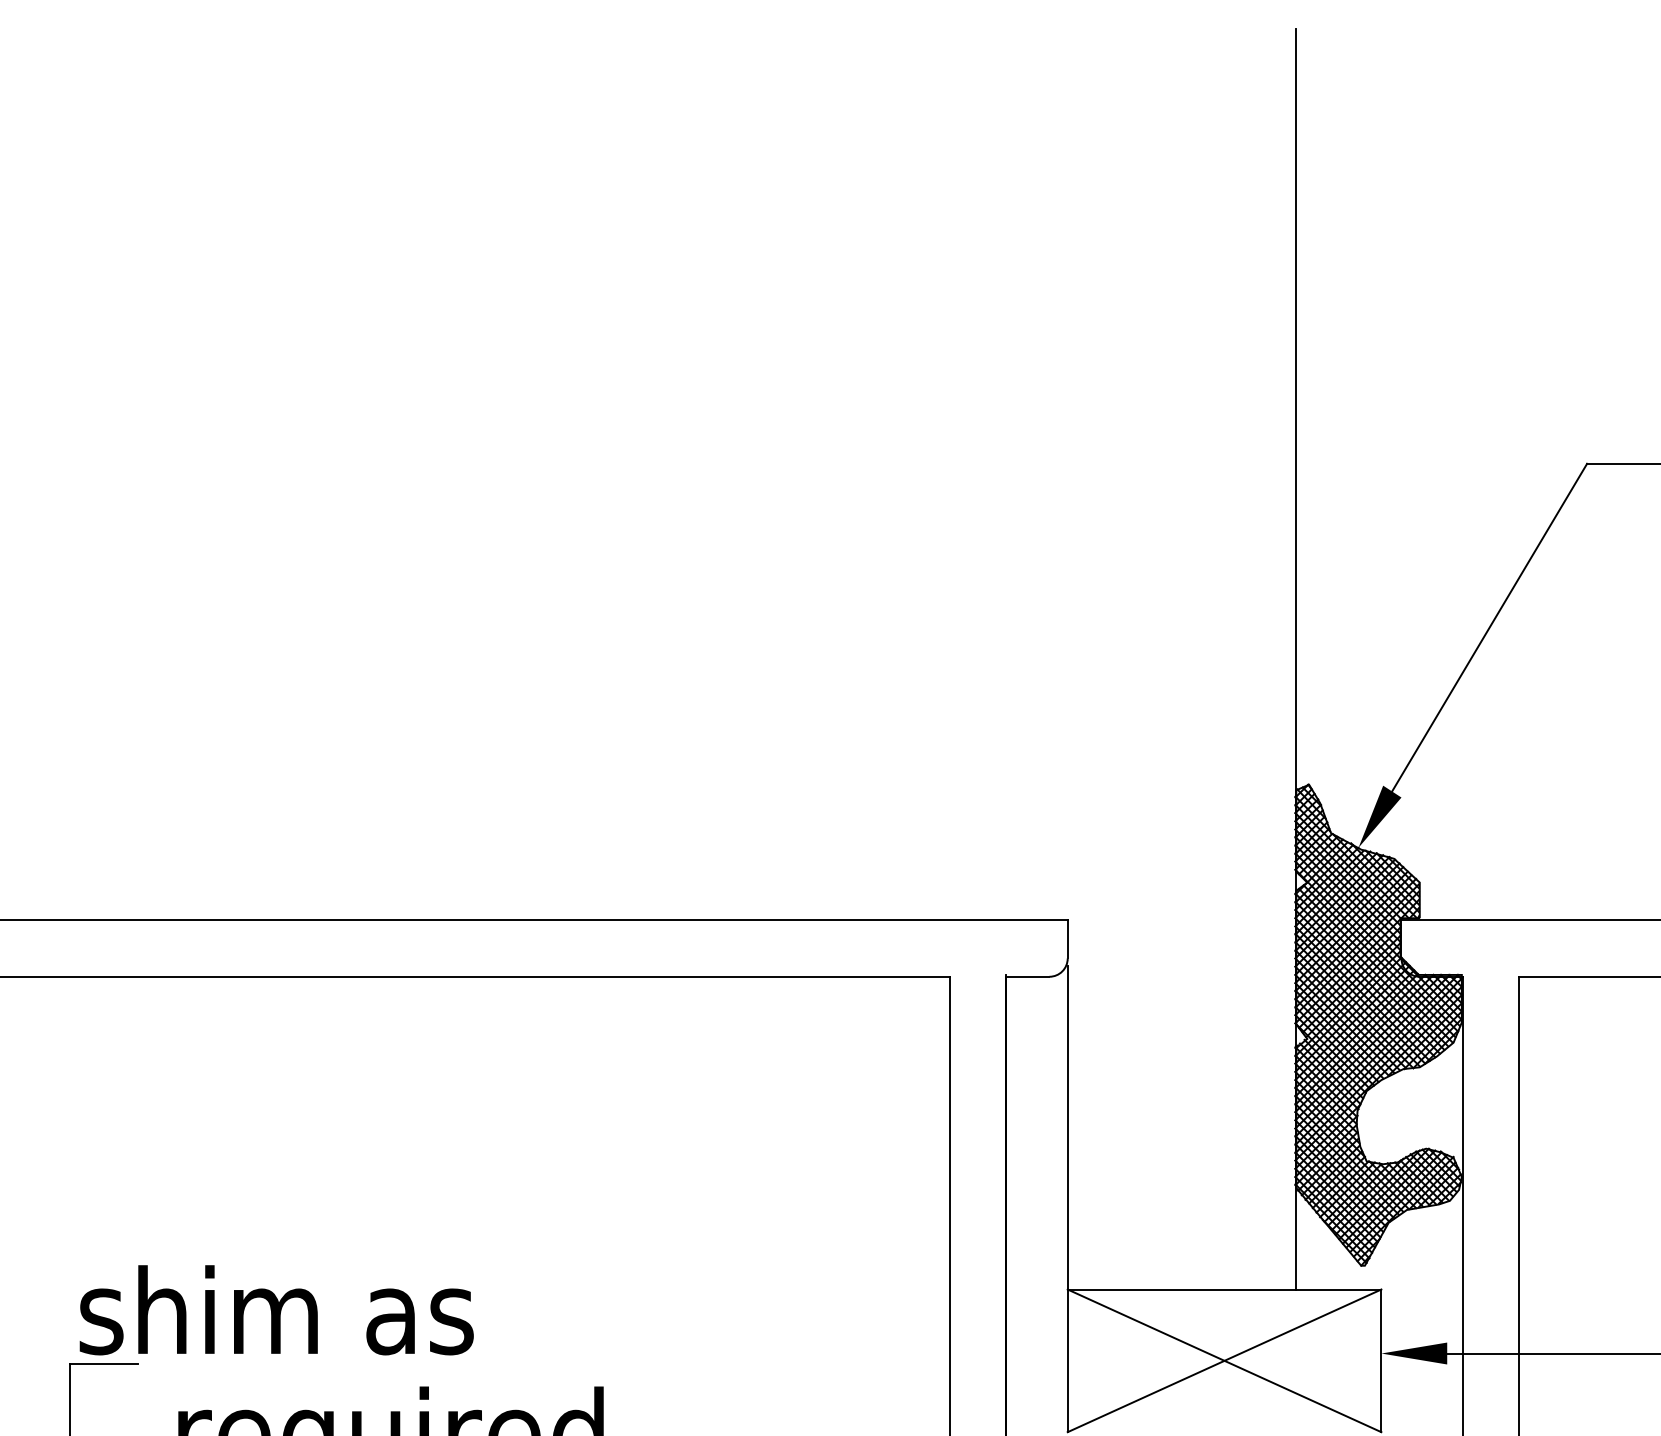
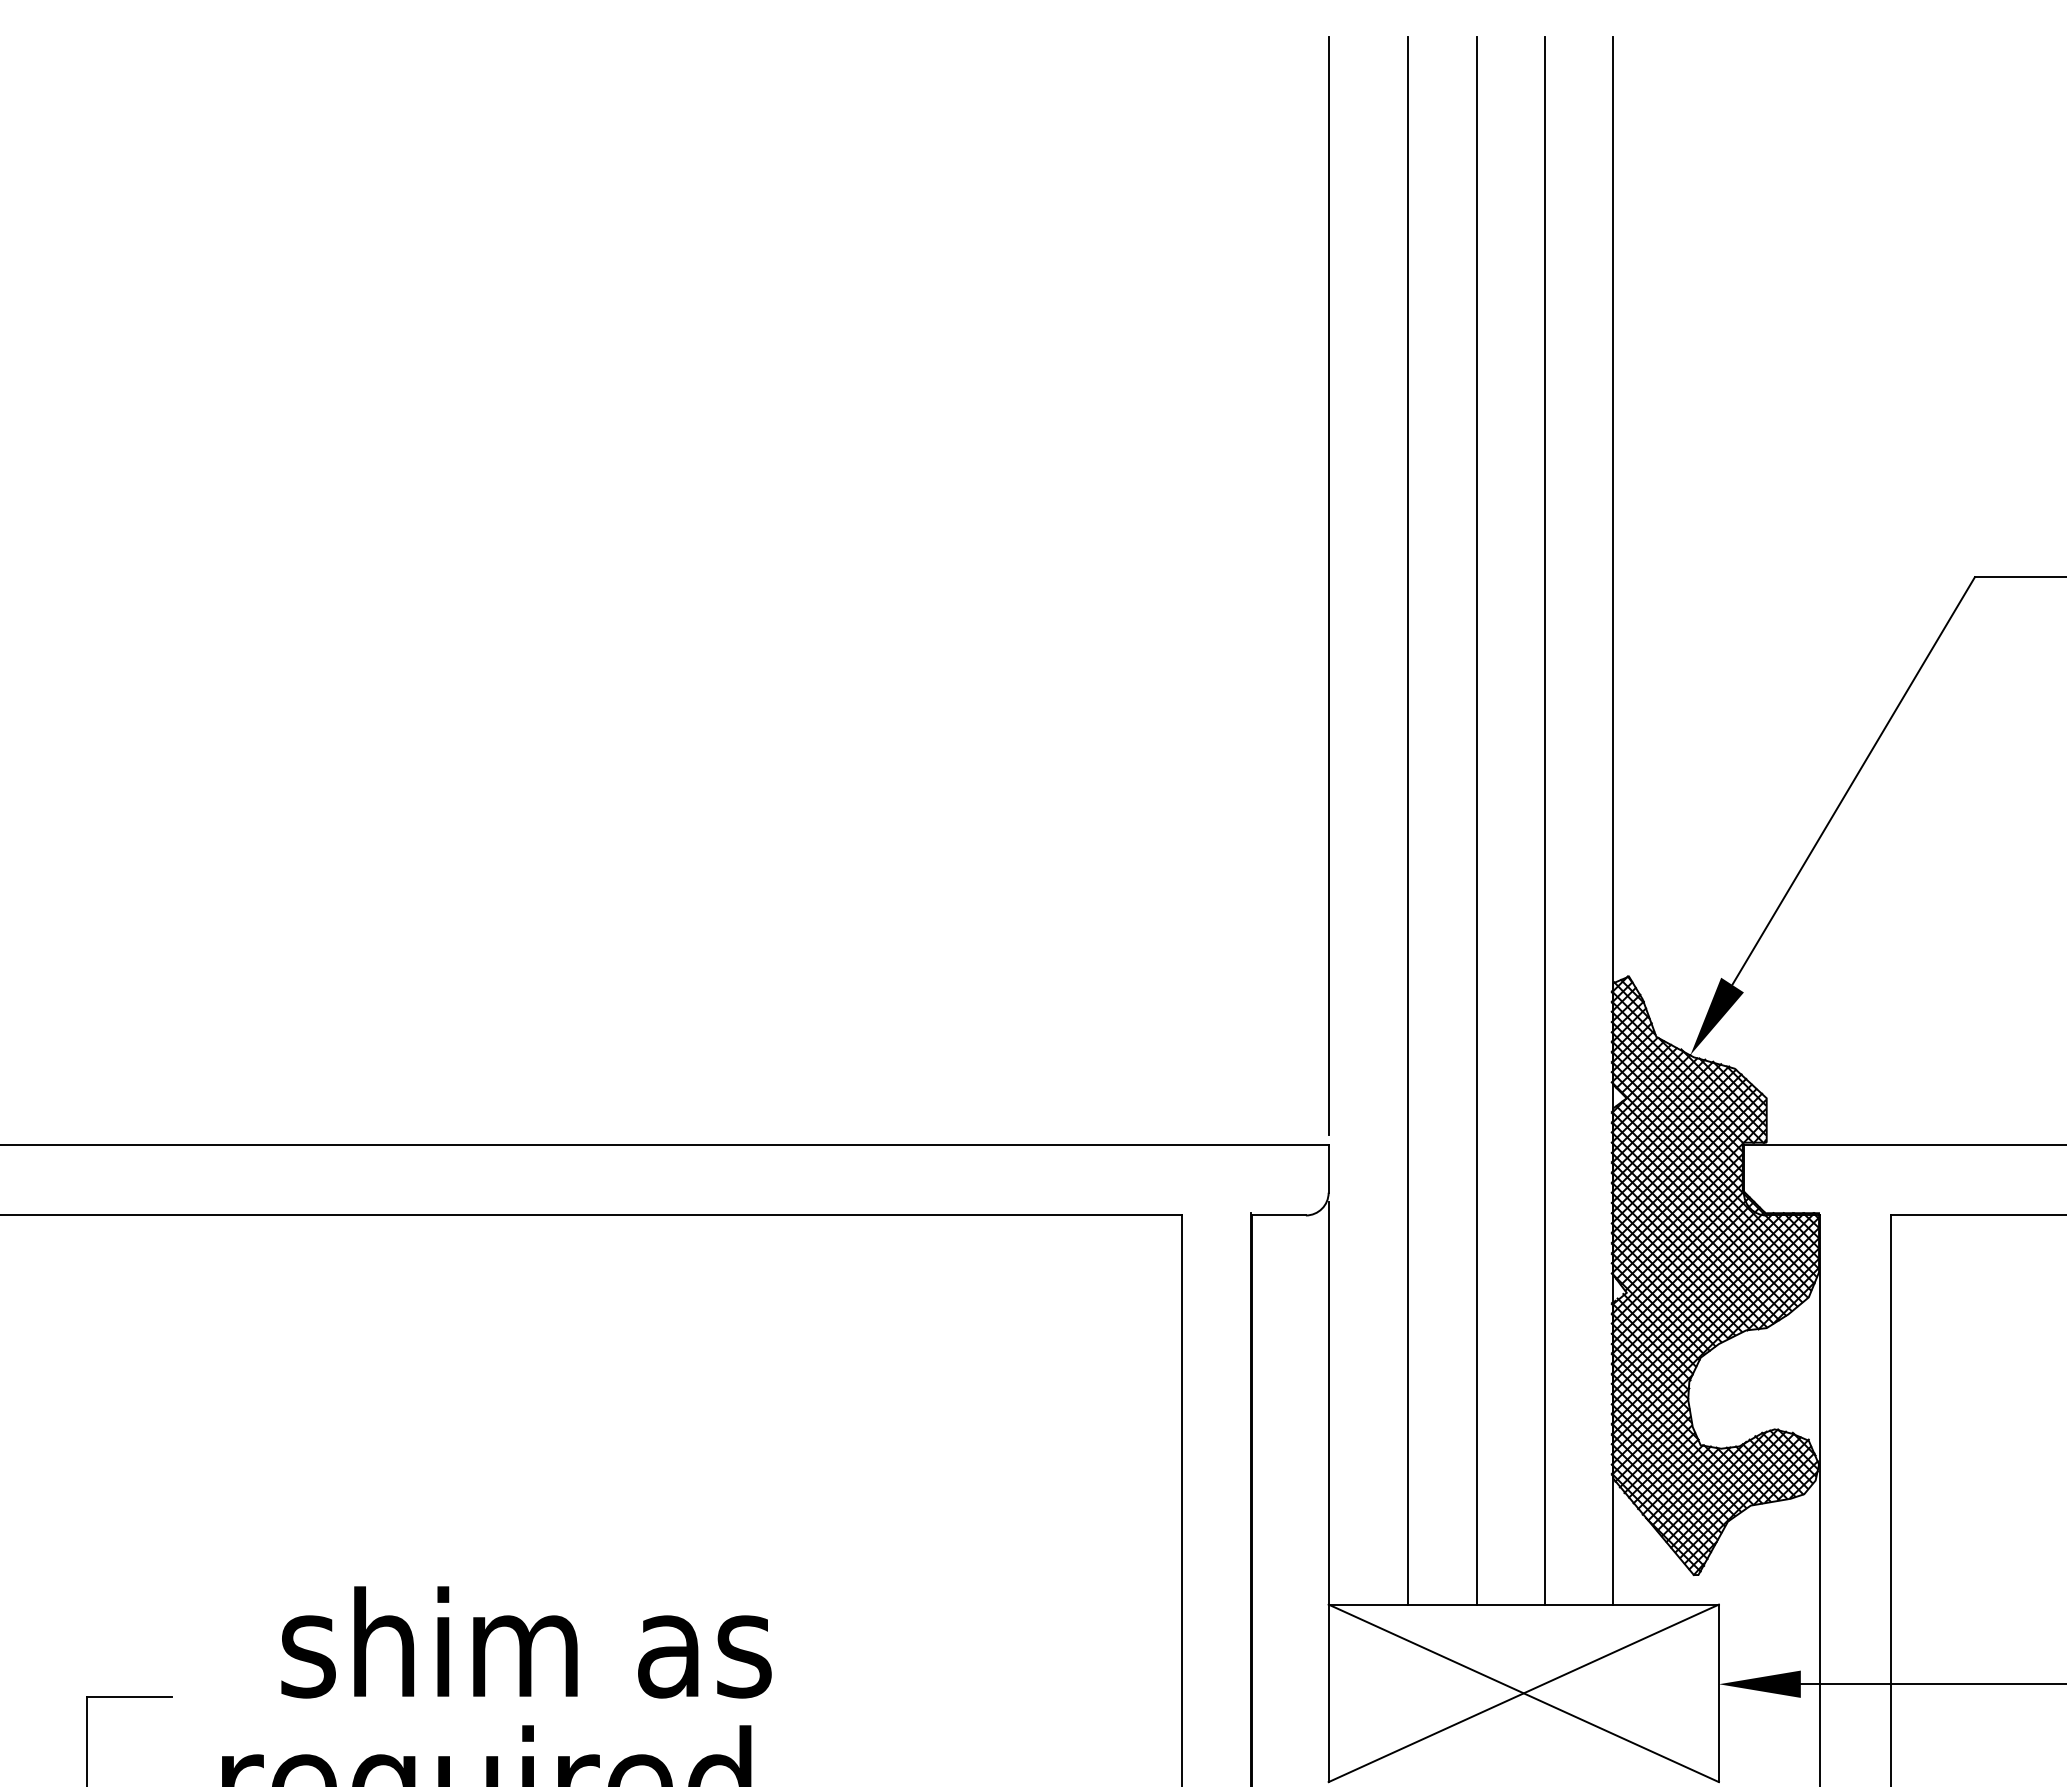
line: (1067, 470) -> (1328, 585), added
line: (1131, 659) -> (1408, 820), added
line: (1186, 659) -> (1476, 820), added
line: (1241, 659) -> (1544, 820), added
text: (276, 1310) -> (526, 1642), moved

